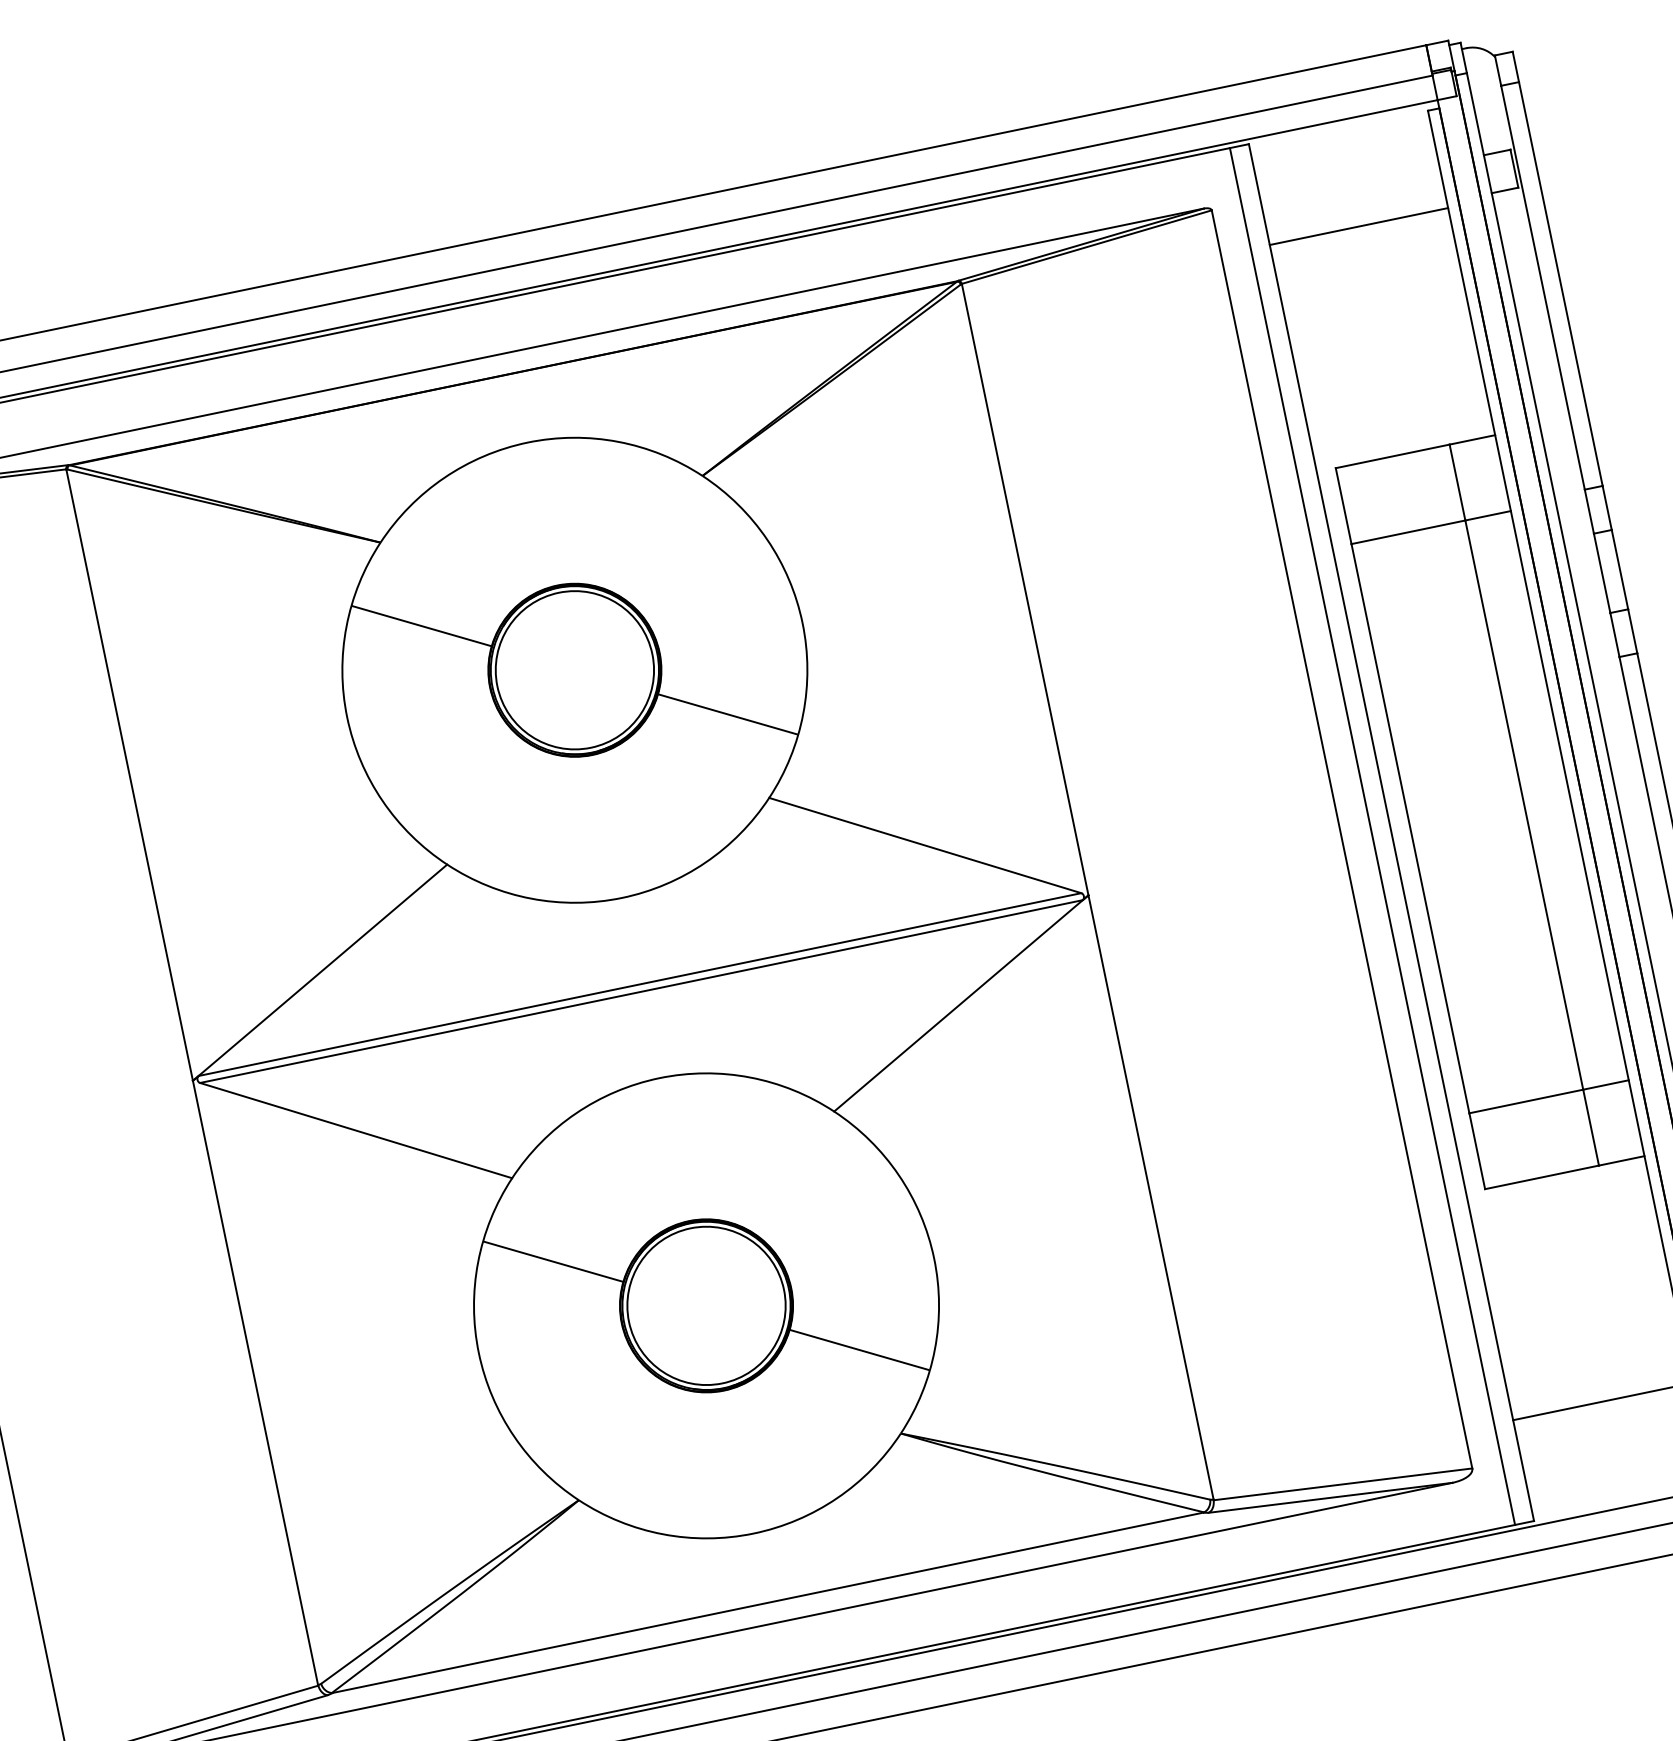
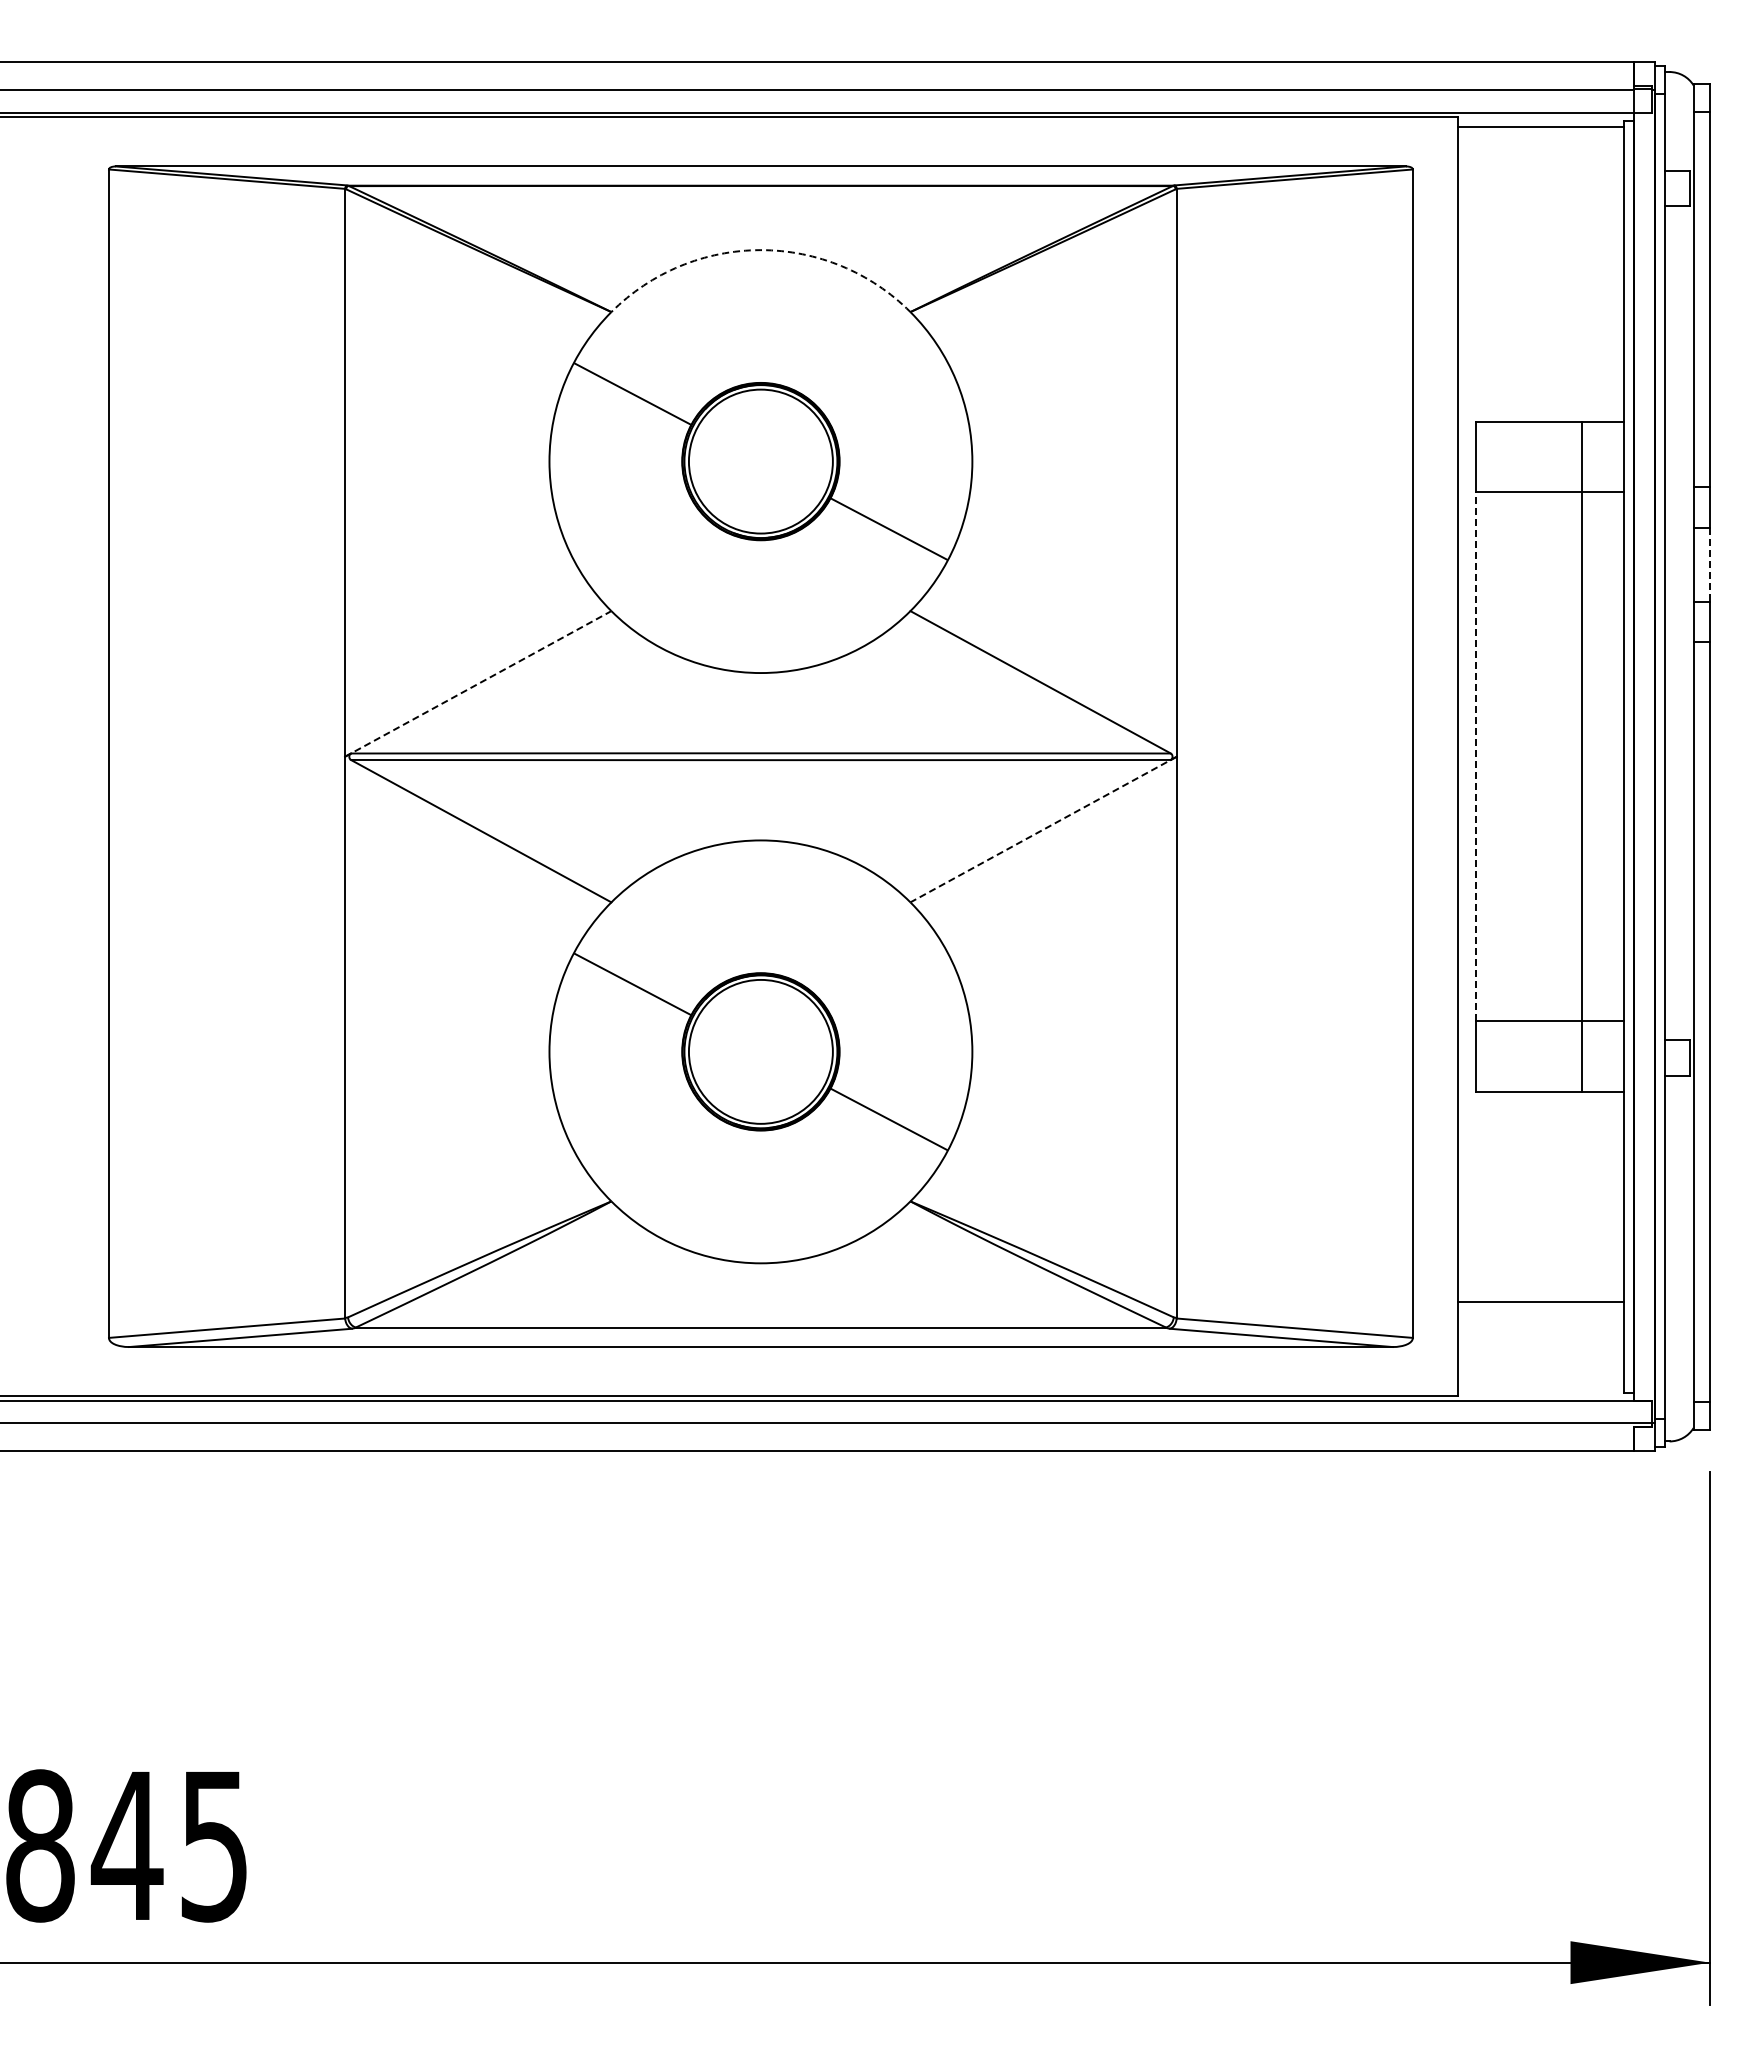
line: (1358, 227) -> (1540, 127), moved
arc: (527, 443) -> (760, 250), solid -> dashed
line: (1620, 569) -> (1710, 564), solid -> dashed
line: (1410, 828) -> (1475, 756), solid -> dashed
line: (1372, 836) -> (1440, 756), removed
line: (320, 972) -> (478, 683), solid -> dashed
line: (961, 1003) -> (1043, 829), solid -> dashed

